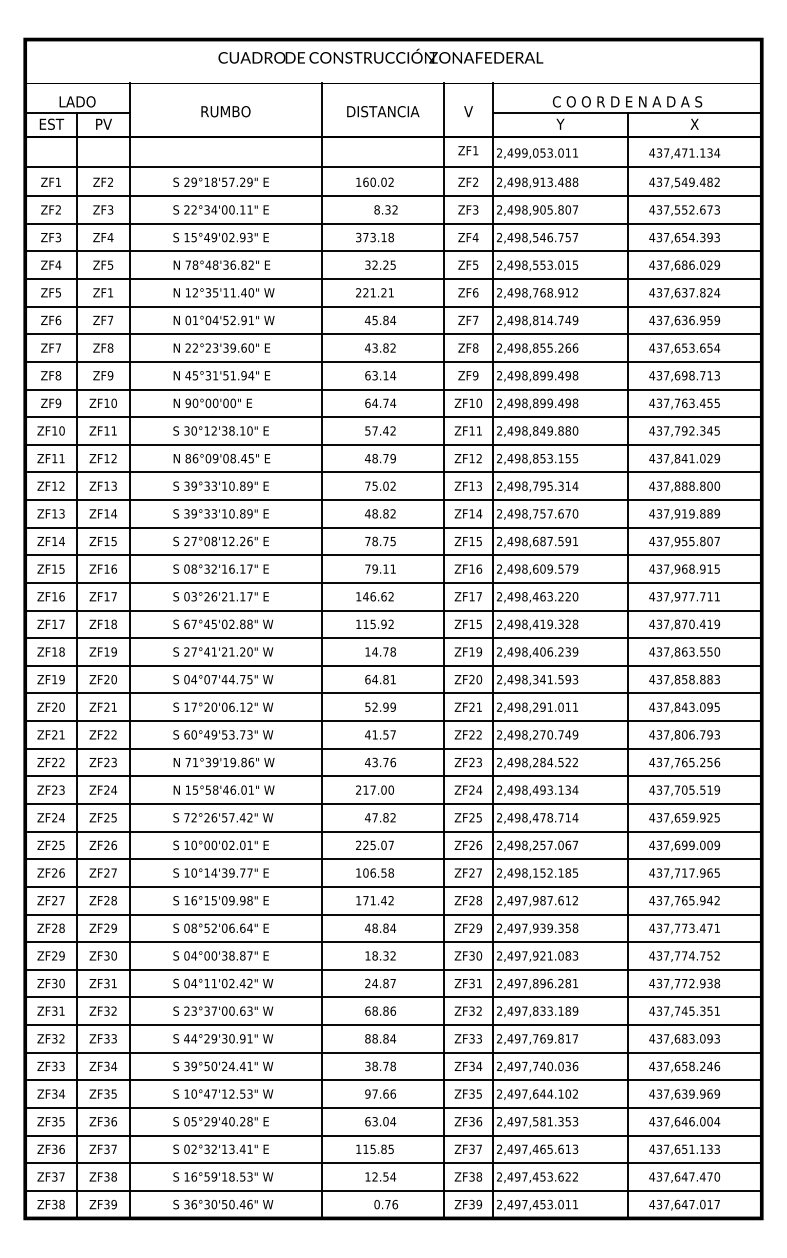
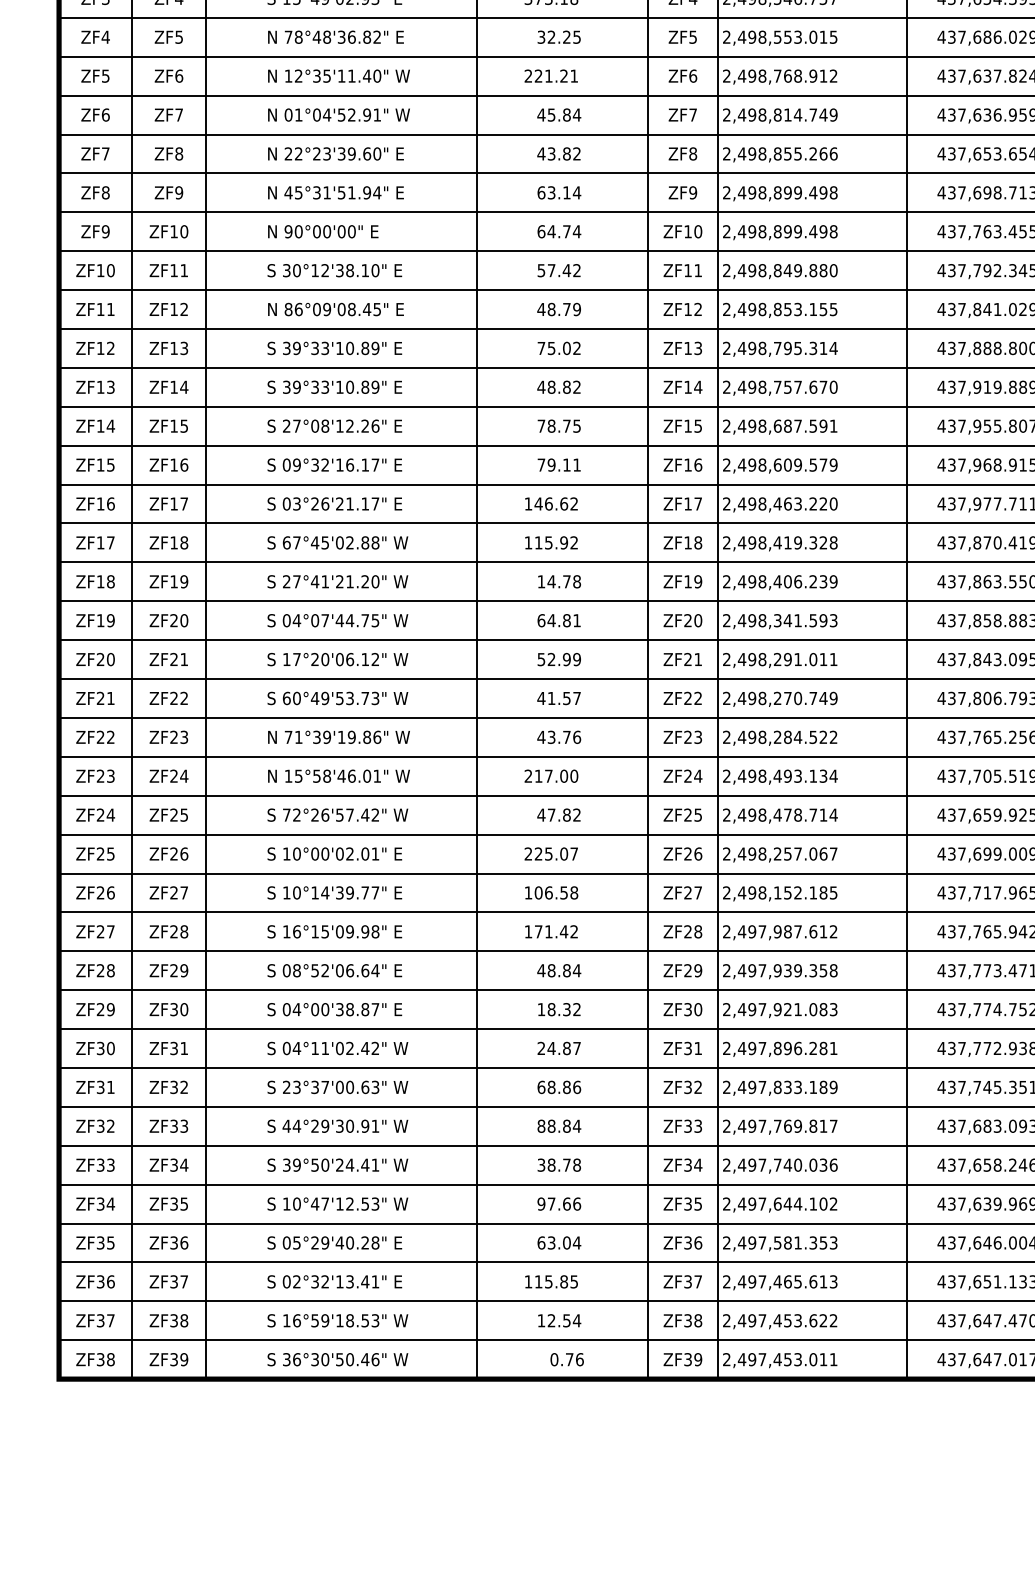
text: (110, 292) -> (179, 75), ZF1 -> ZF6
text: (193, 568) -> (295, 464), 08°32'16.17" -> 09°32'16.17"
text: (479, 624) -> (698, 543), ZF15 -> ZF18

